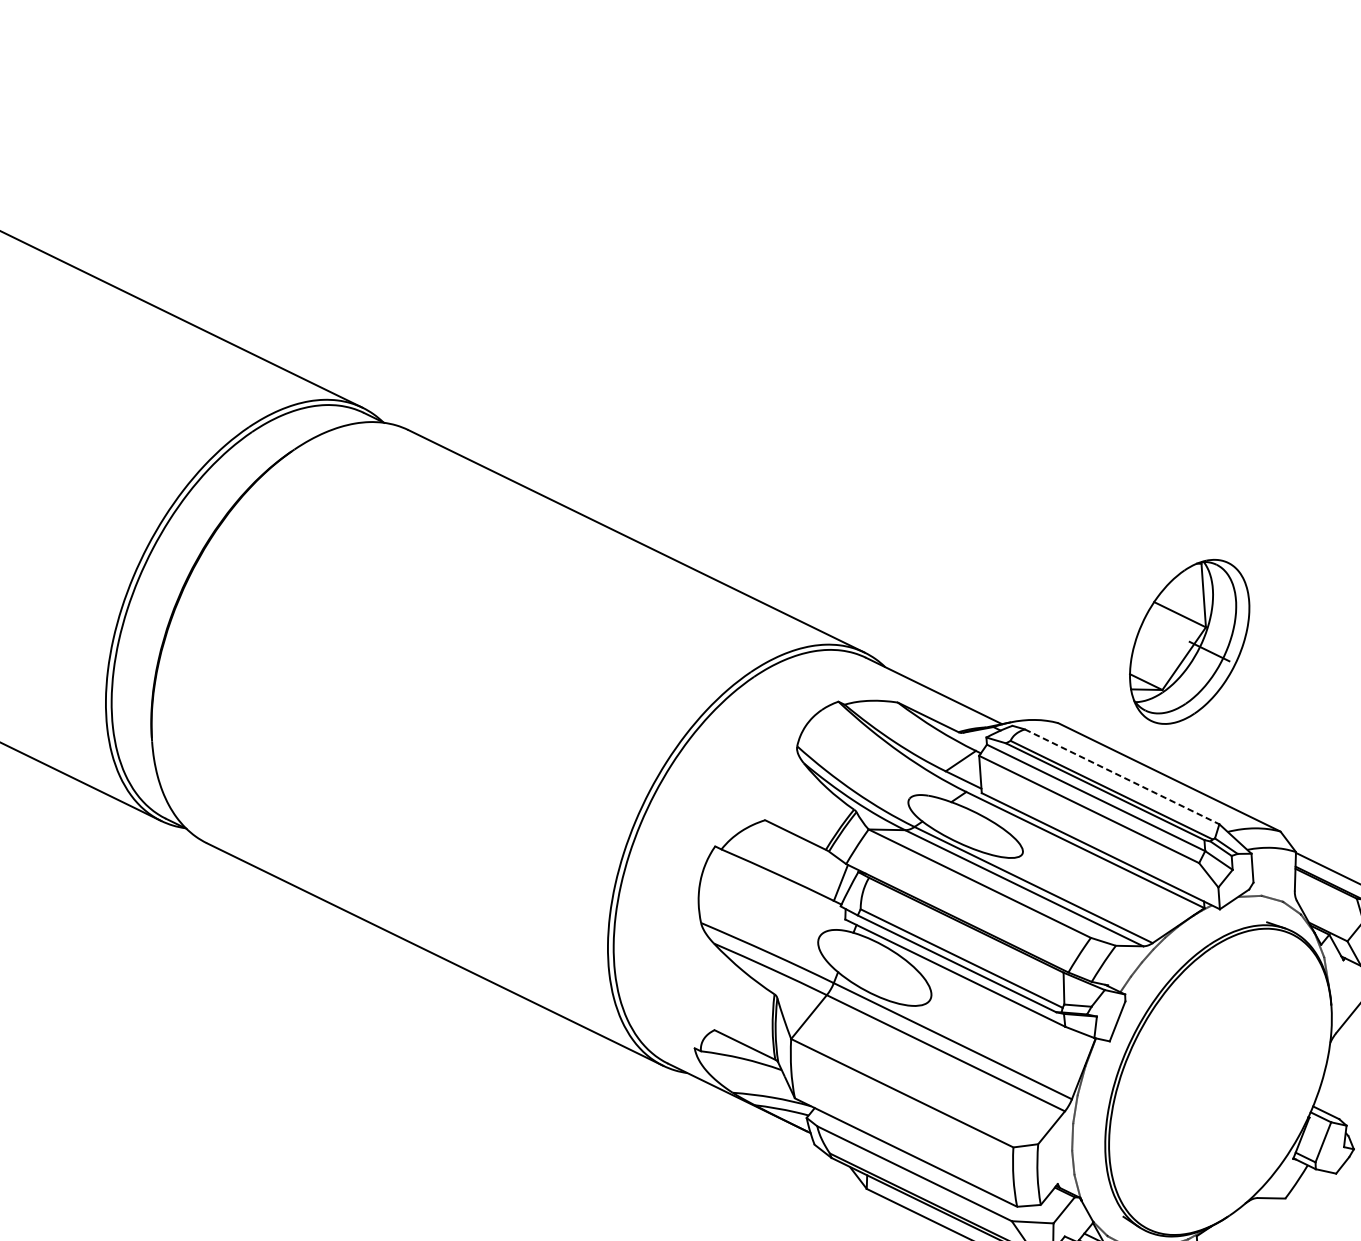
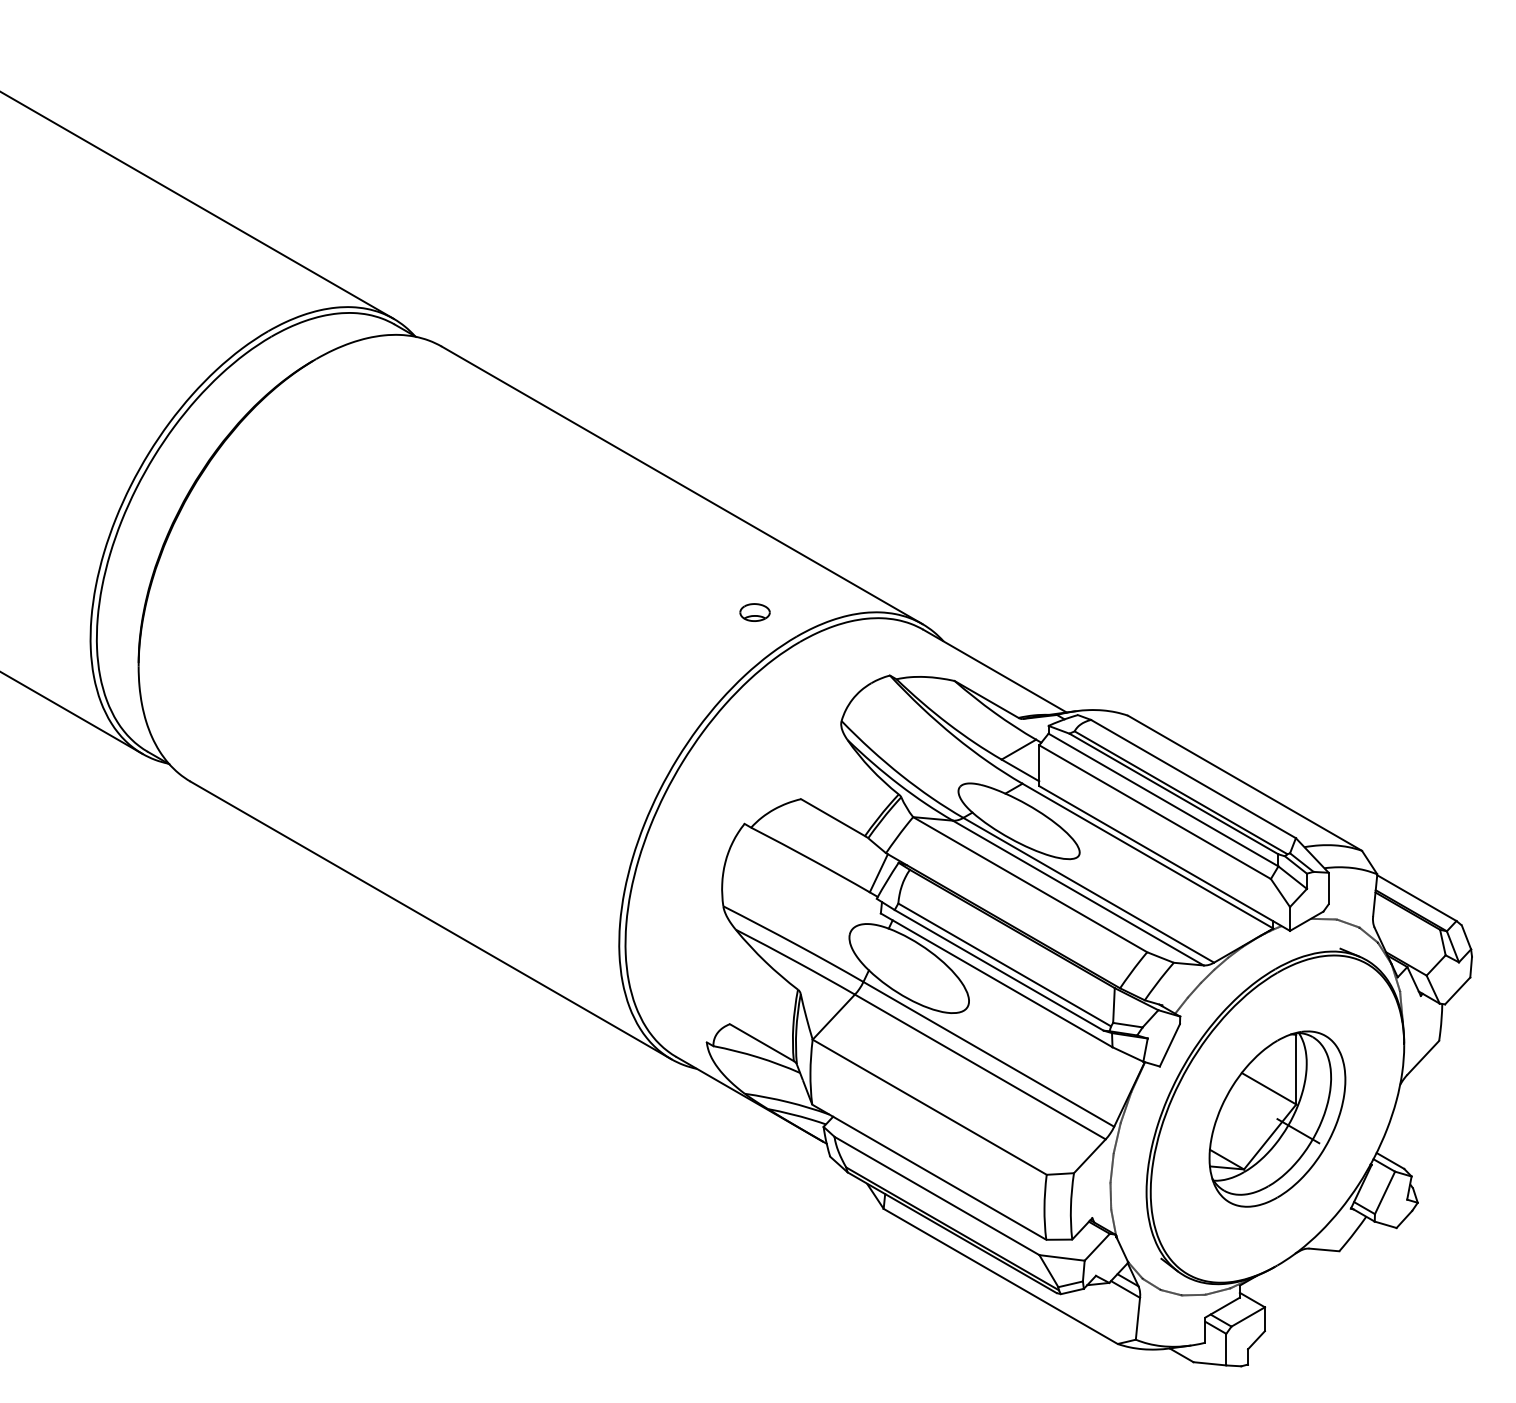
part: (1189, 641) -> (1277, 1118), moved
part: (710, 652) -> (754, 612), added
line: (1122, 777) -> (1193, 779), dashed -> solid

